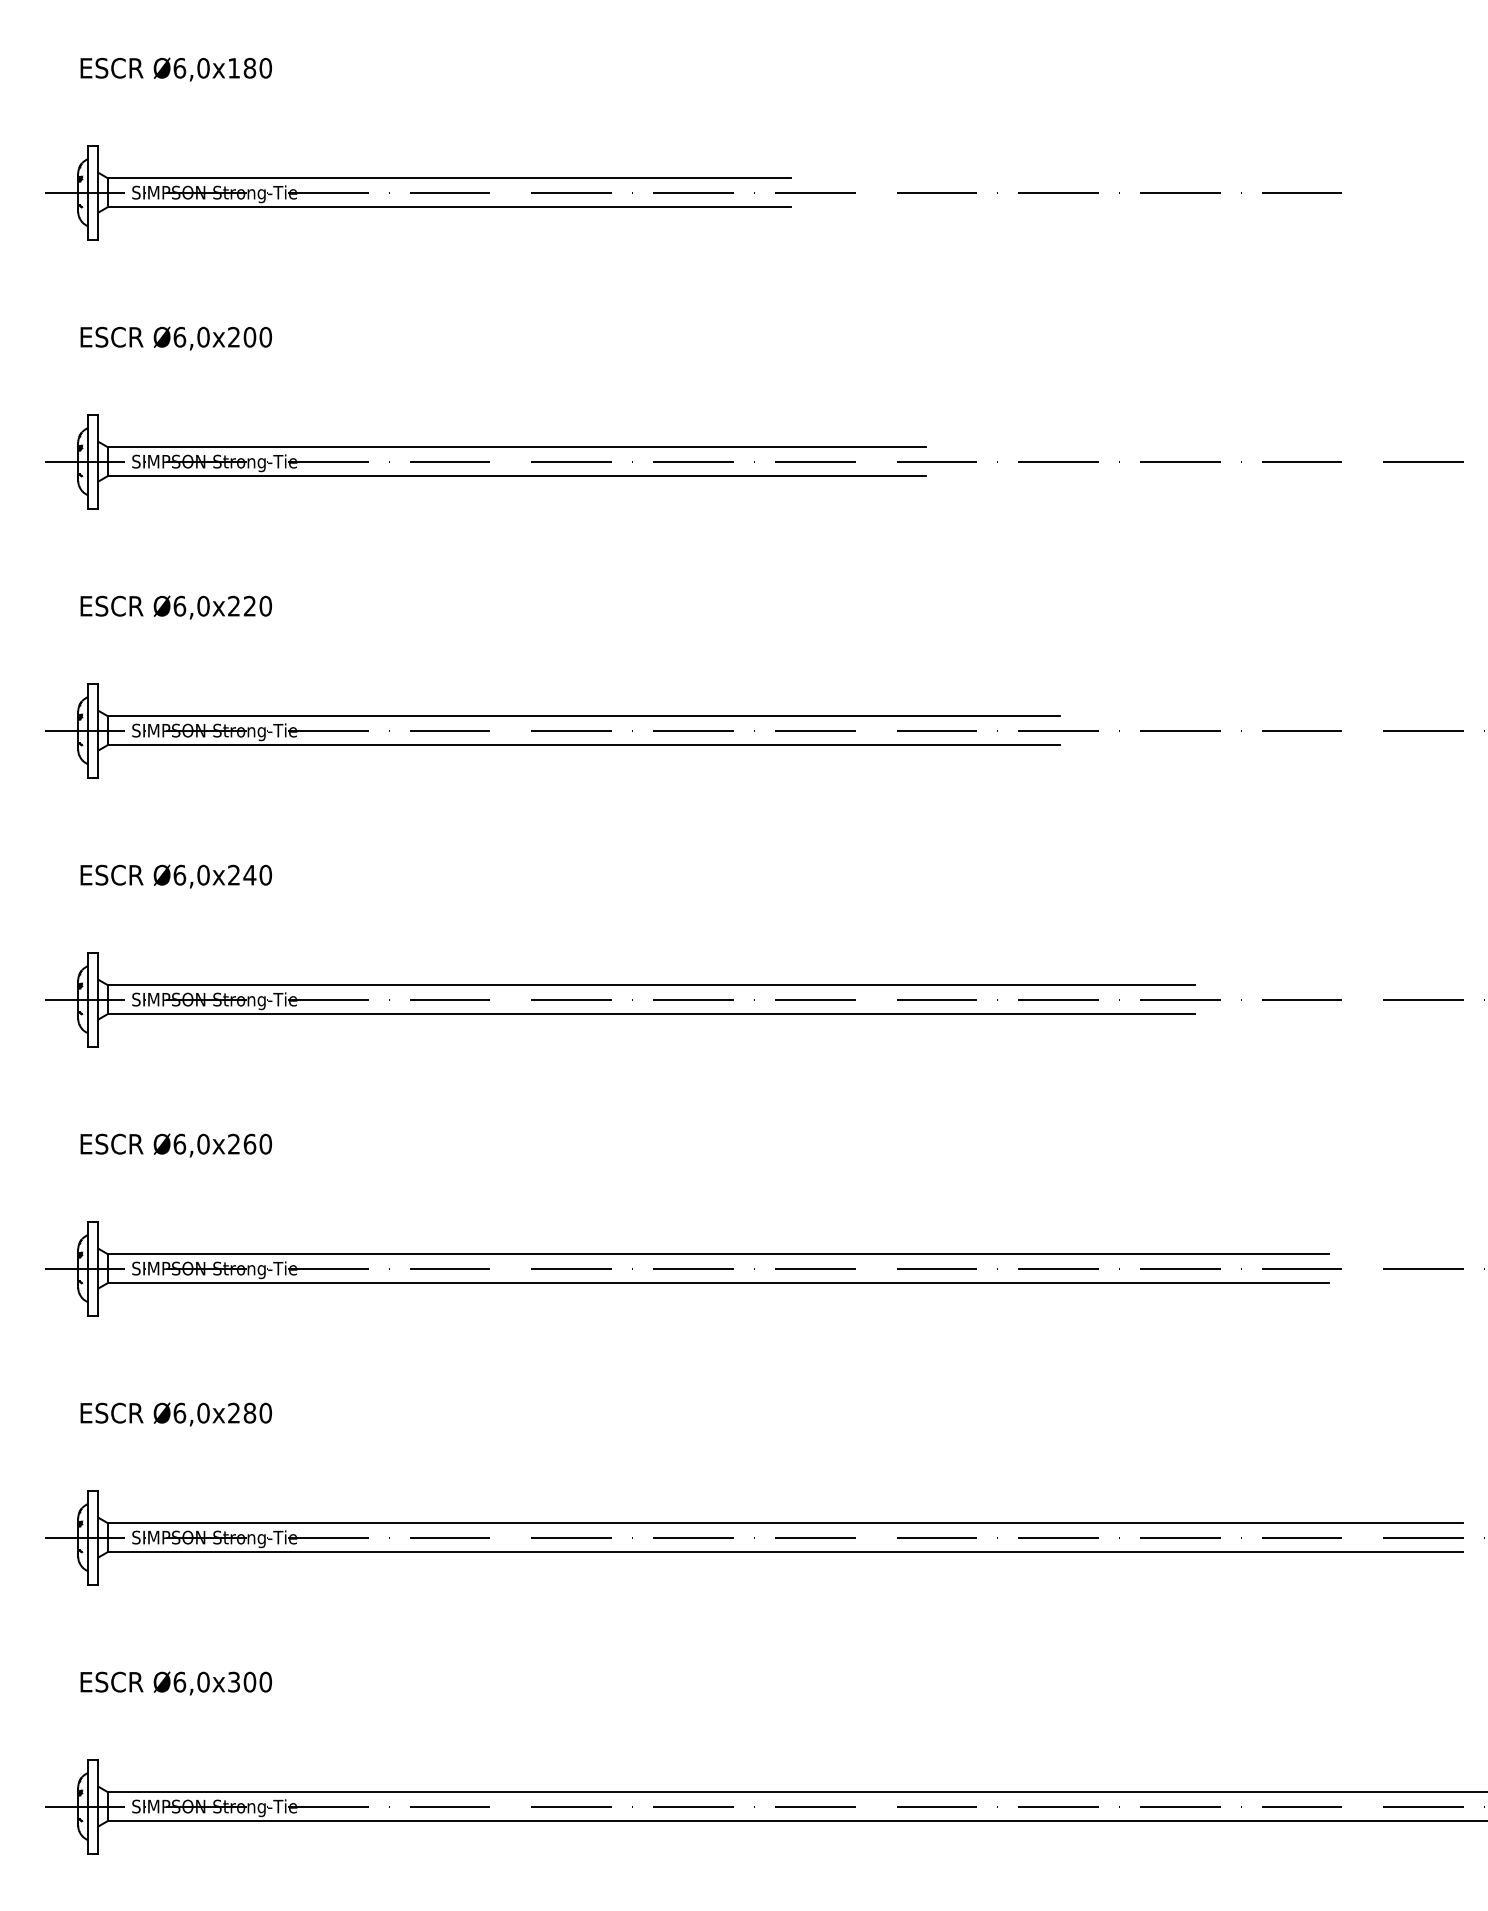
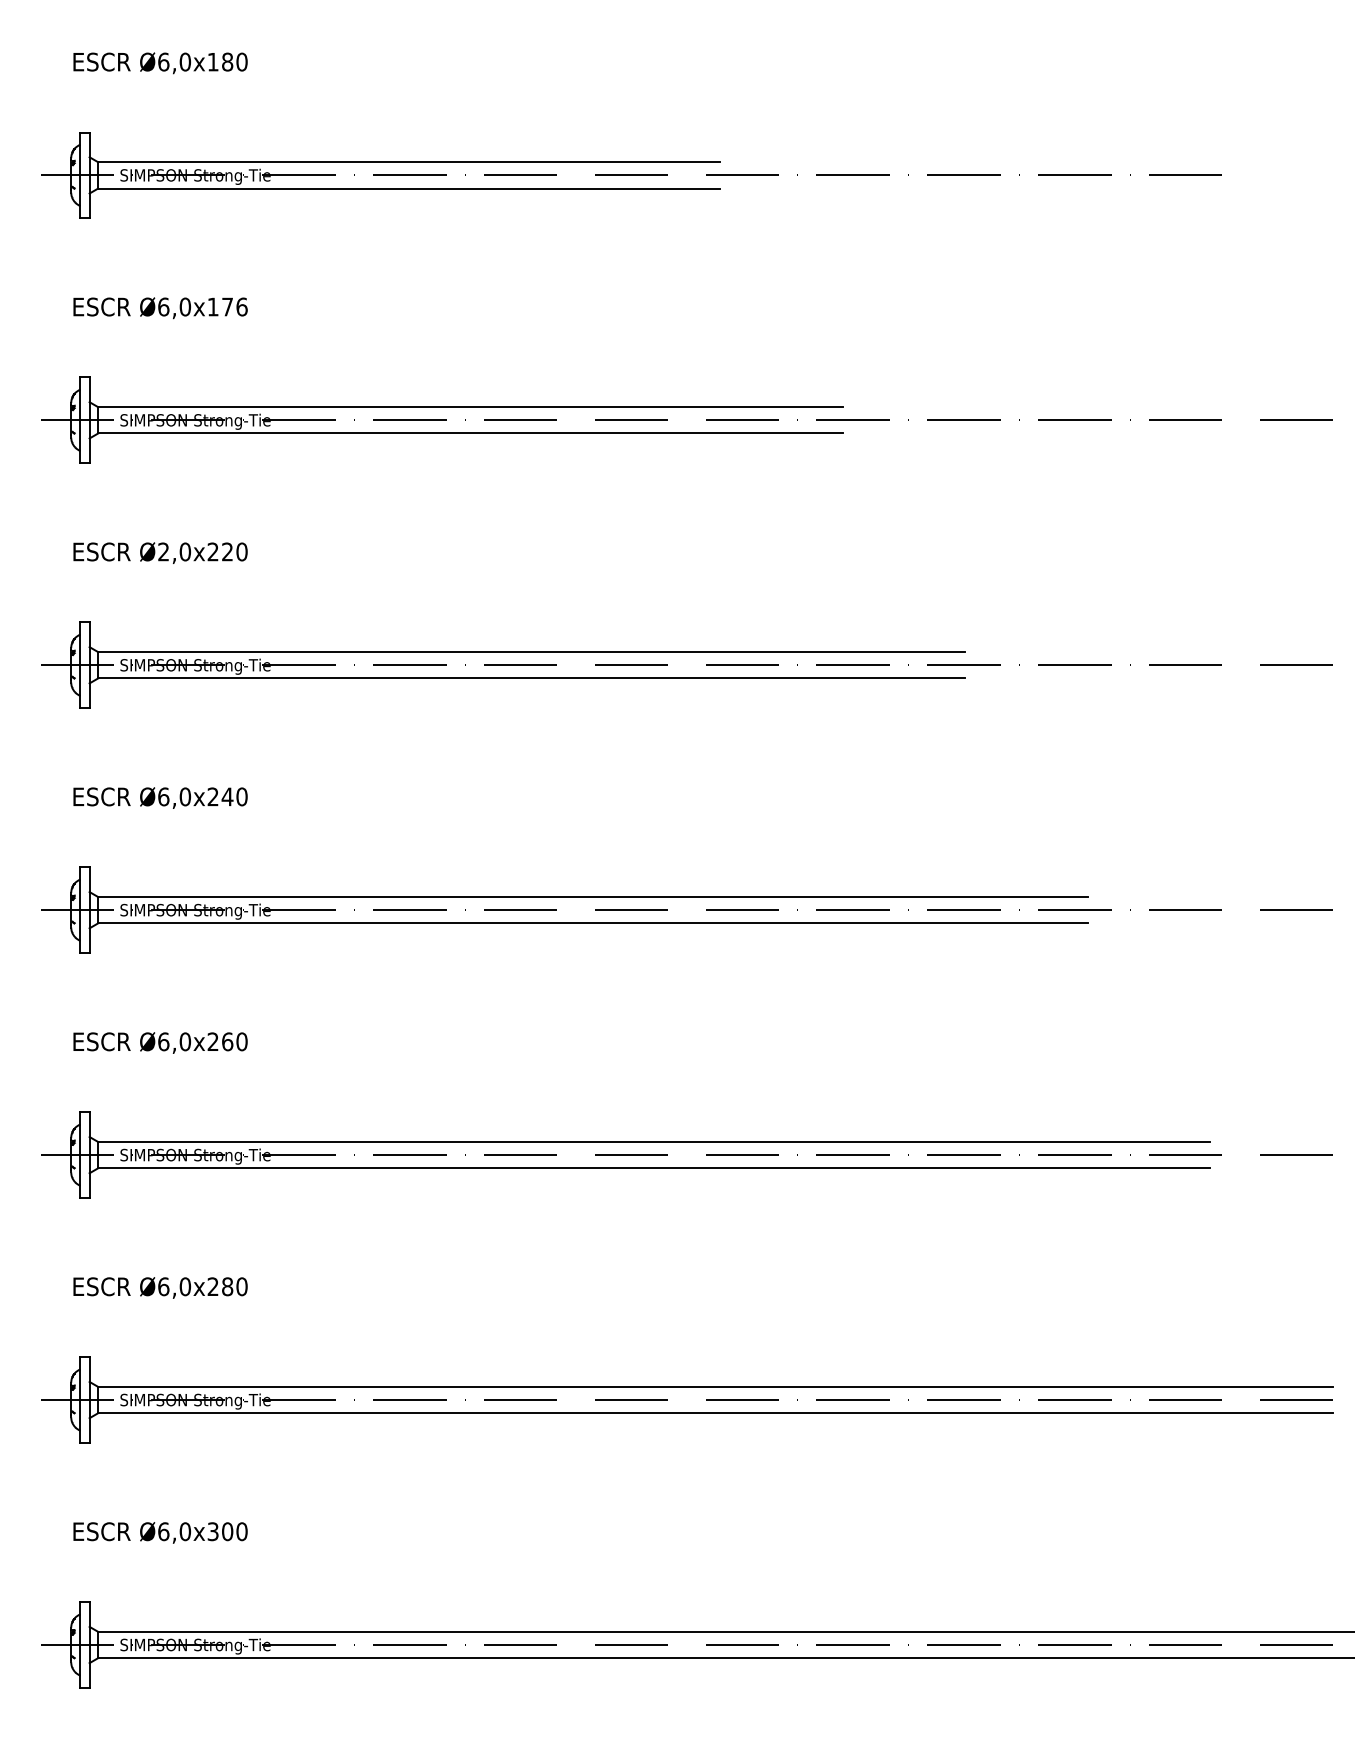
text: (250, 336) -> (228, 306), Ø6,0x200 -> Ø6,0x176
text: (179, 605) -> (163, 551), Ø6,0x220 -> Ø2,0x220

